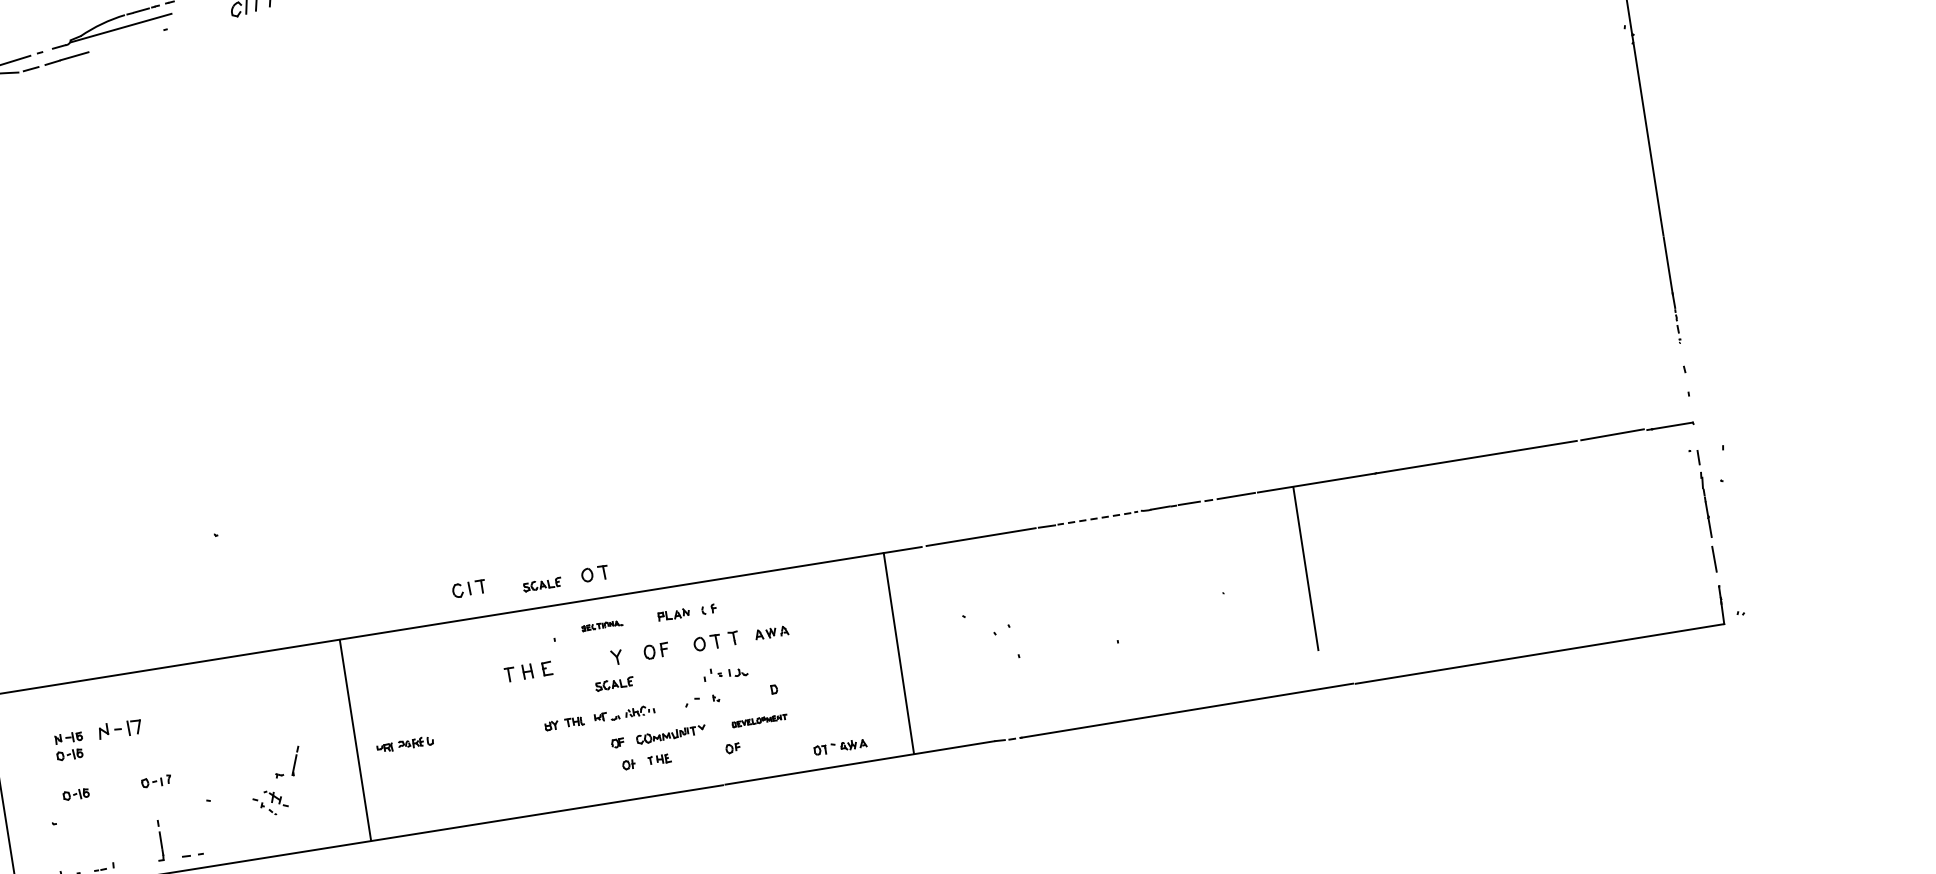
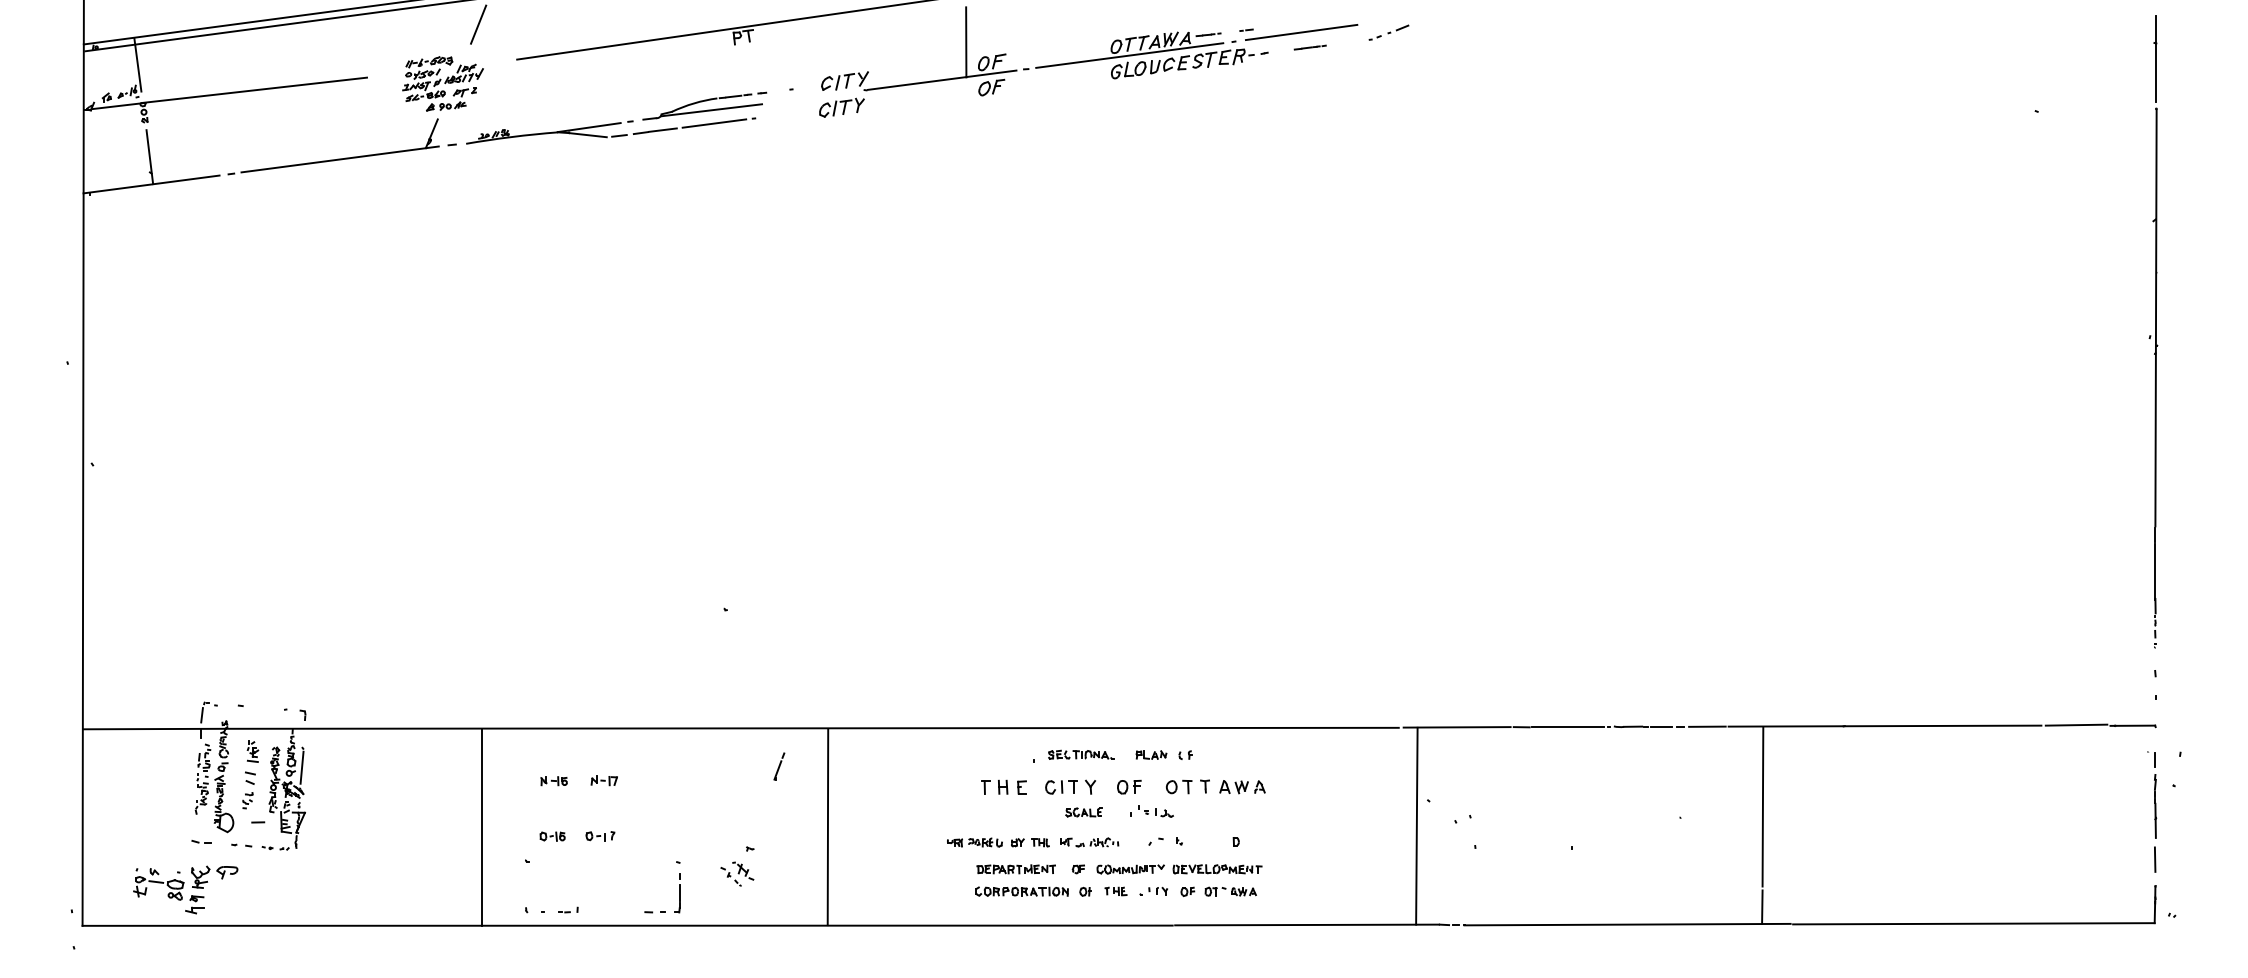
line: (126, 41) -> (714, 123), added
line: (1093, 519) -> (1567, 727), dashed -> solid
part: (595, 573) -> (1082, 703), removed
part: (541, 584) -> (1029, 706), removed
part: (469, 589) -> (1061, 787), moved
part: (602, 625) -> (1081, 754), size x1.67
part: (771, 633) -> (1242, 787), size x1.43
line: (898, 652) -> (1416, 825), moved
line: (1321, 670) -> (1762, 906), added
part: (724, 672) -> (1151, 811), moved
part: (759, 720) -> (1217, 869), size x1.67
part: (119, 729) -> (603, 780), size x0.62
part: (404, 744) -> (974, 842), moved
part: (840, 746) -> (1230, 891), moved
part: (553, 753) -> (1015, 869), added
part: (697, 753) -> (1153, 891), added
part: (69, 754) -> (552, 797), removed
line: (295, 760) -> (779, 766), moved
part: (563, 774) -> (1021, 891), added
part: (156, 781) -> (600, 836), moved
part: (158, 841) -> (677, 893), moved

